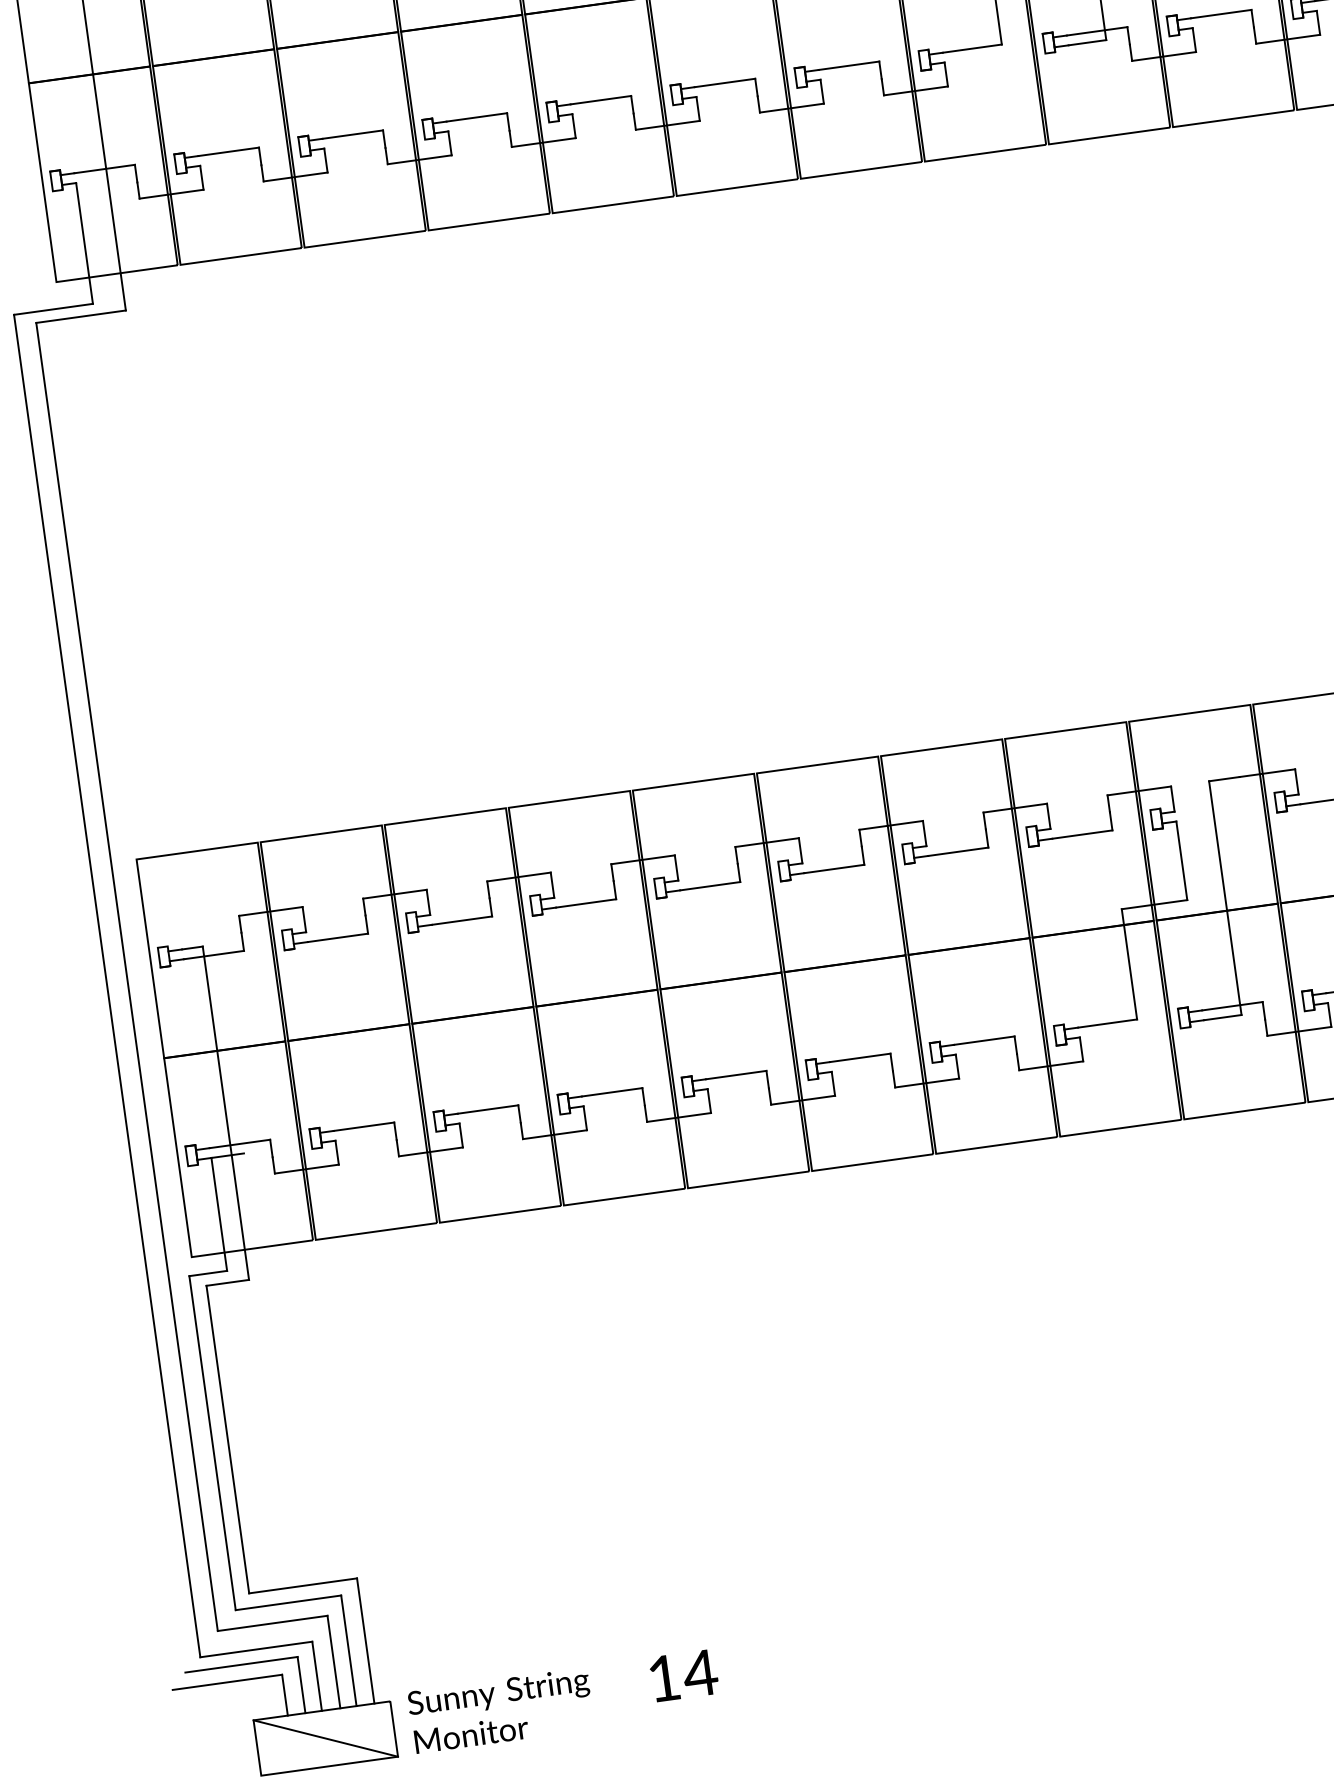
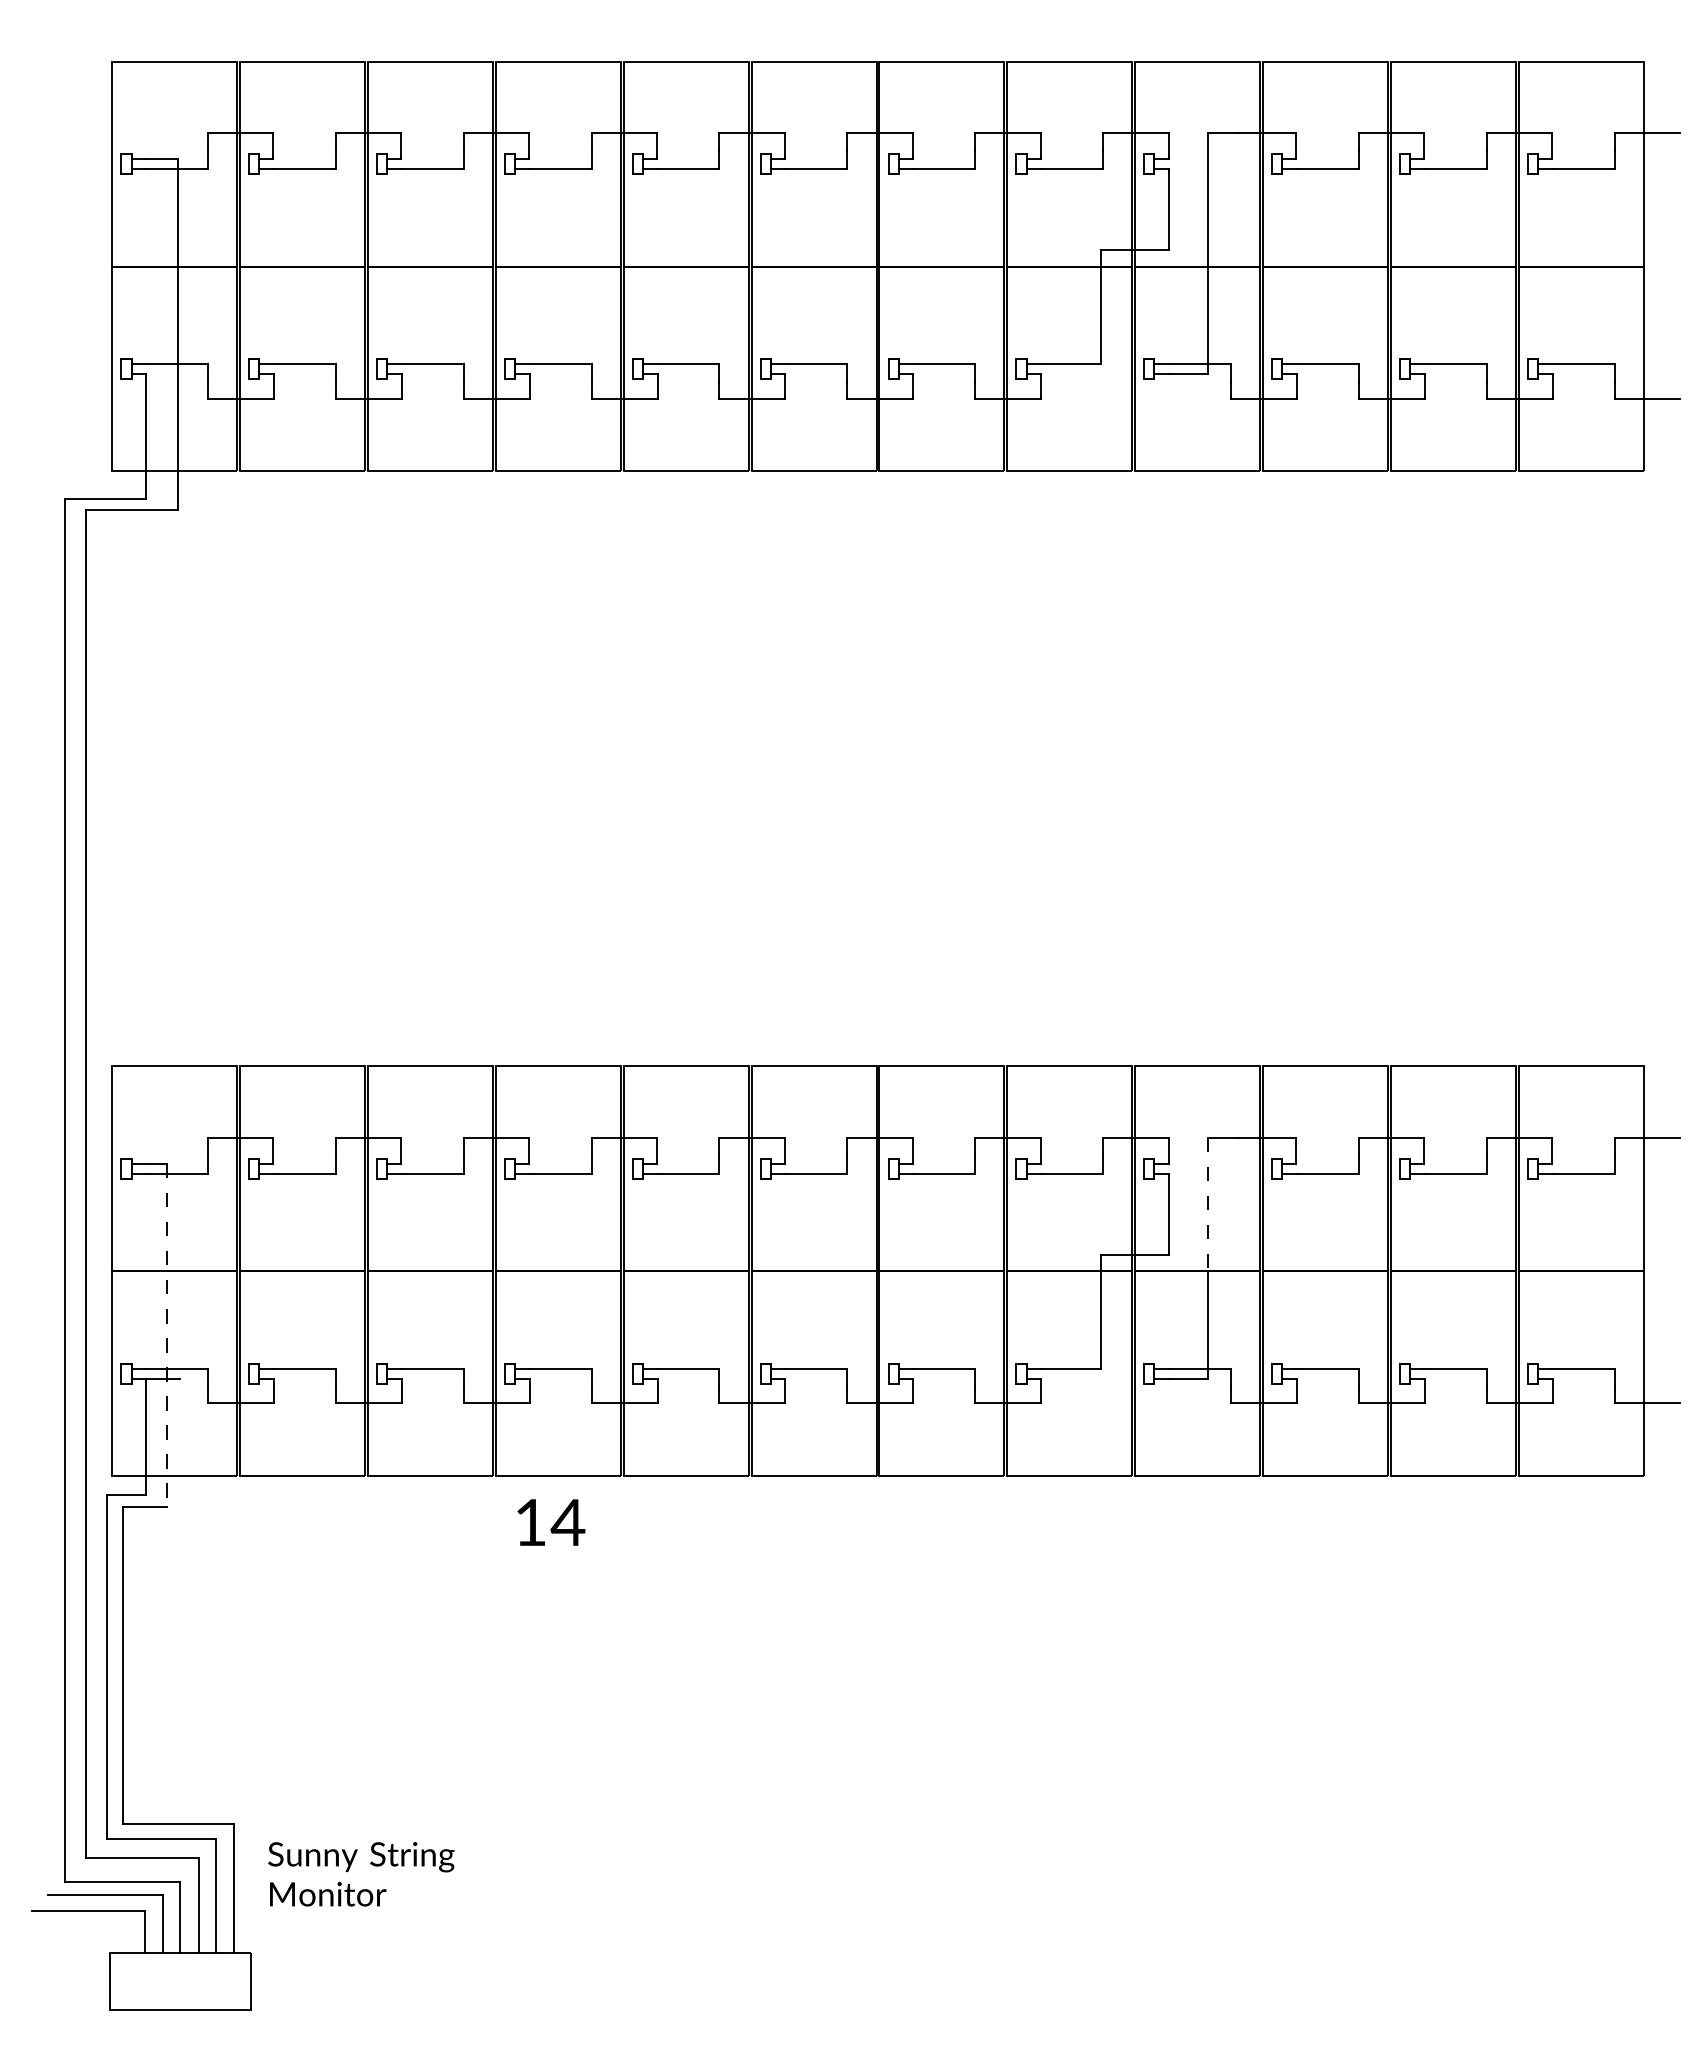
line: (1217, 845) -> (1207, 1204), solid -> dashed
line: (225, 1113) -> (166, 1335), solid -> dashed
text: (684, 1675) -> (551, 1522), moved
text: (501, 1710) -> (361, 1874), moved
line: (325, 1738) -> (179, 1981), removed

